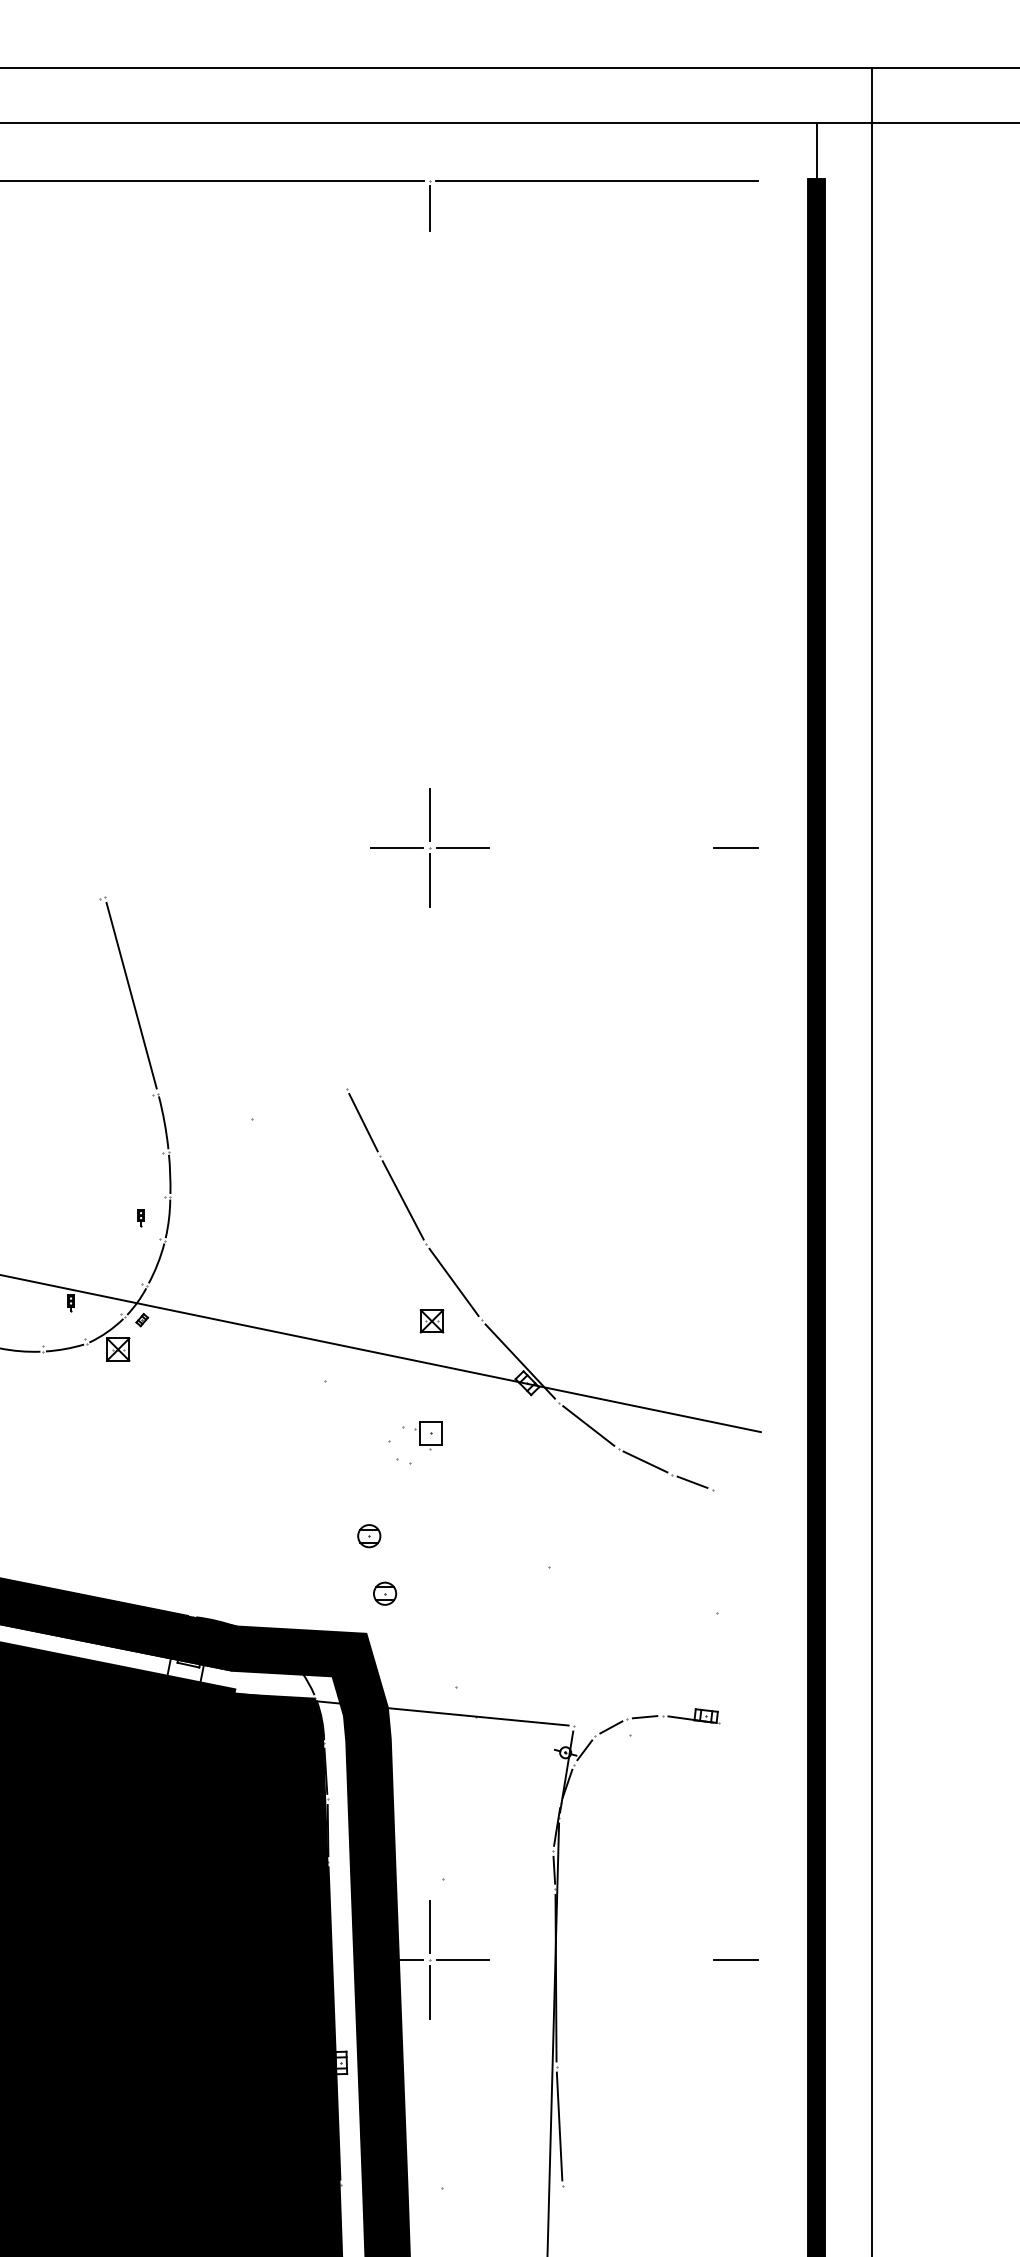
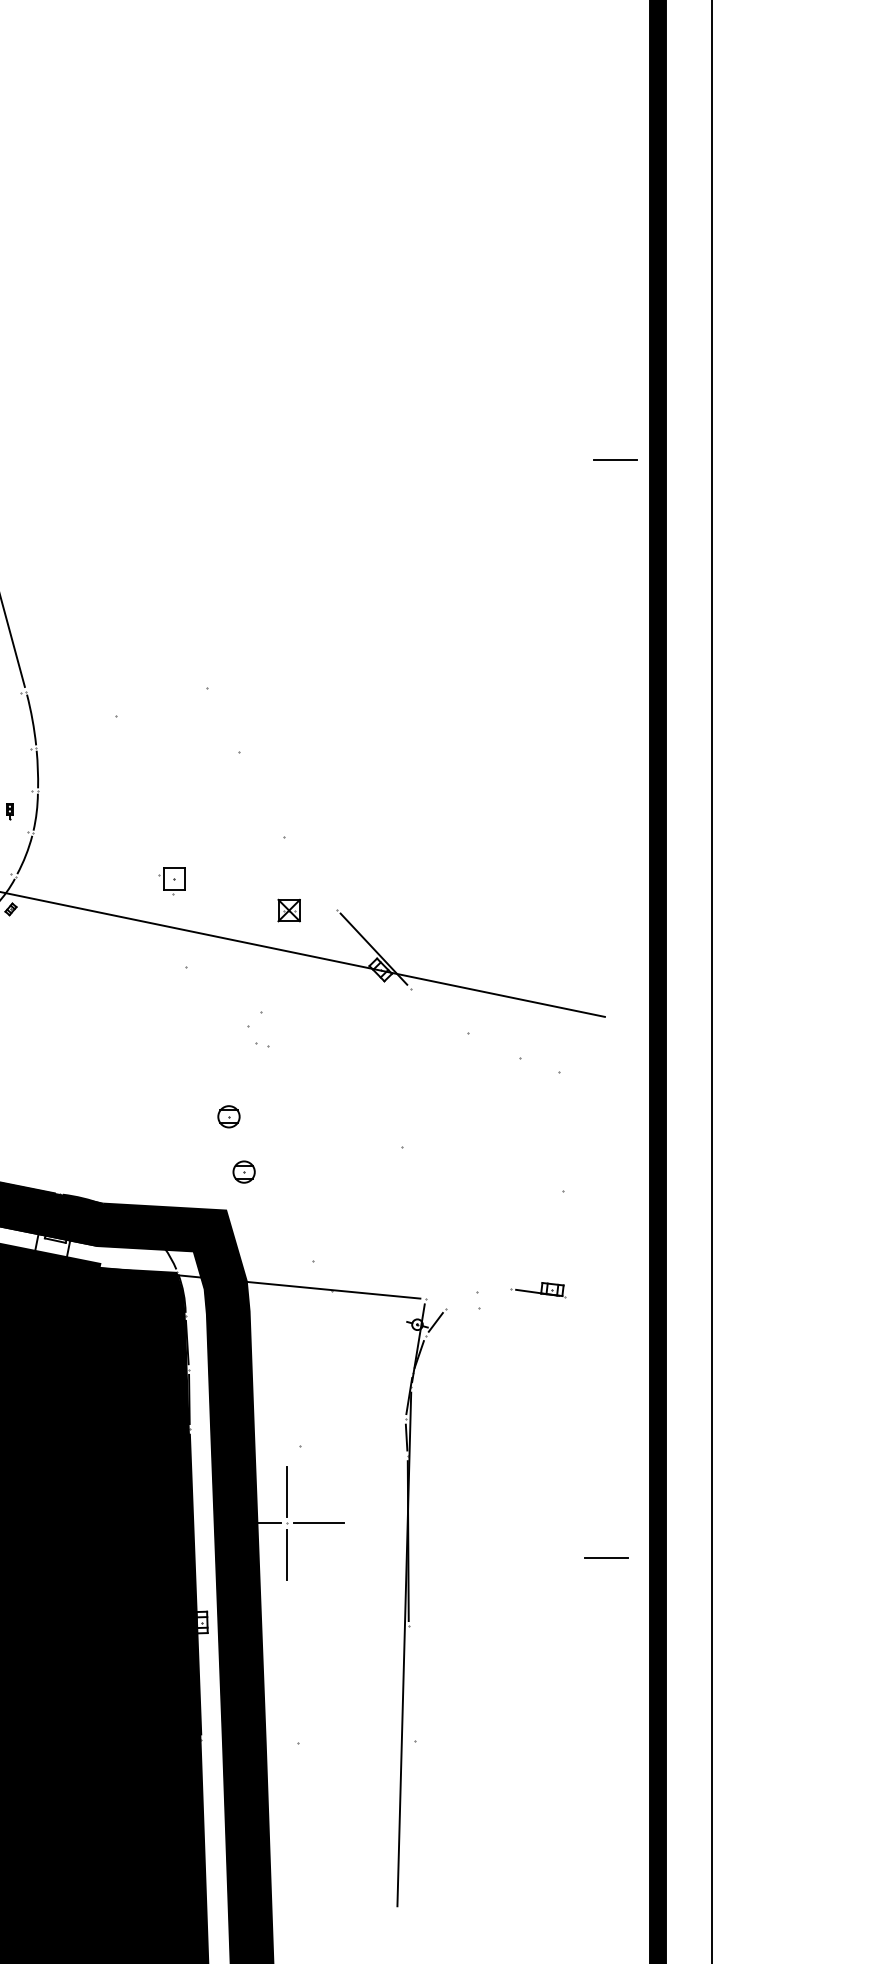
part: (429, 847) -> (286, 455), removed
line: (735, 847) -> (615, 459), moved
line: (363, 1122) -> (223, 719), removed
line: (402, 1200) -> (260, 794), removed
line: (453, 1282) -> (309, 873), removed
line: (588, 1425) -> (439, 1010), removed
part: (428, 1435) -> (171, 880), moved
line: (645, 1461) -> (494, 1045), removed
line: (692, 1481) -> (539, 1064), removed
line: (644, 1717) -> (493, 1290), removed
line: (611, 1727) -> (461, 1300), removed
line: (735, 1959) -> (606, 1557), moved
line: (559, 2126) -> (411, 1683), removed

